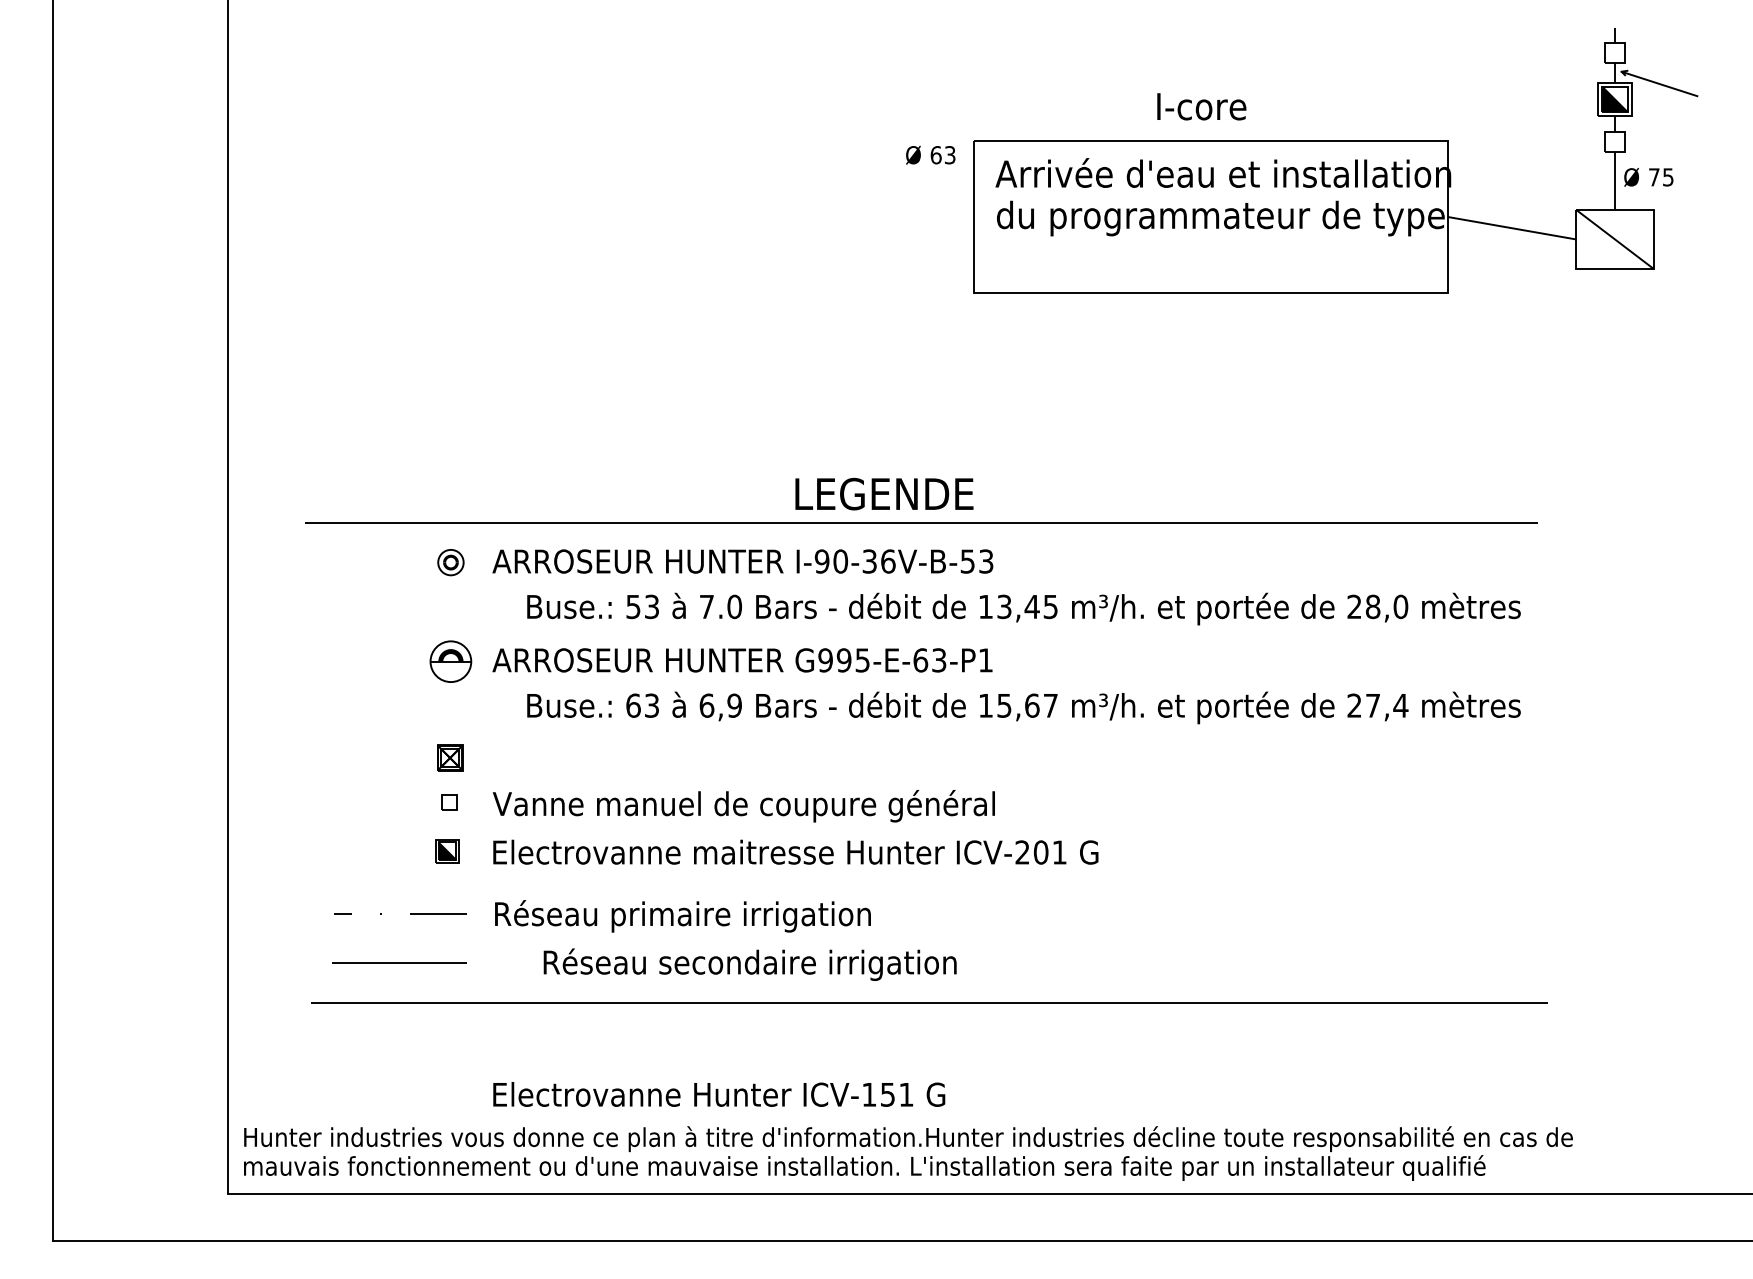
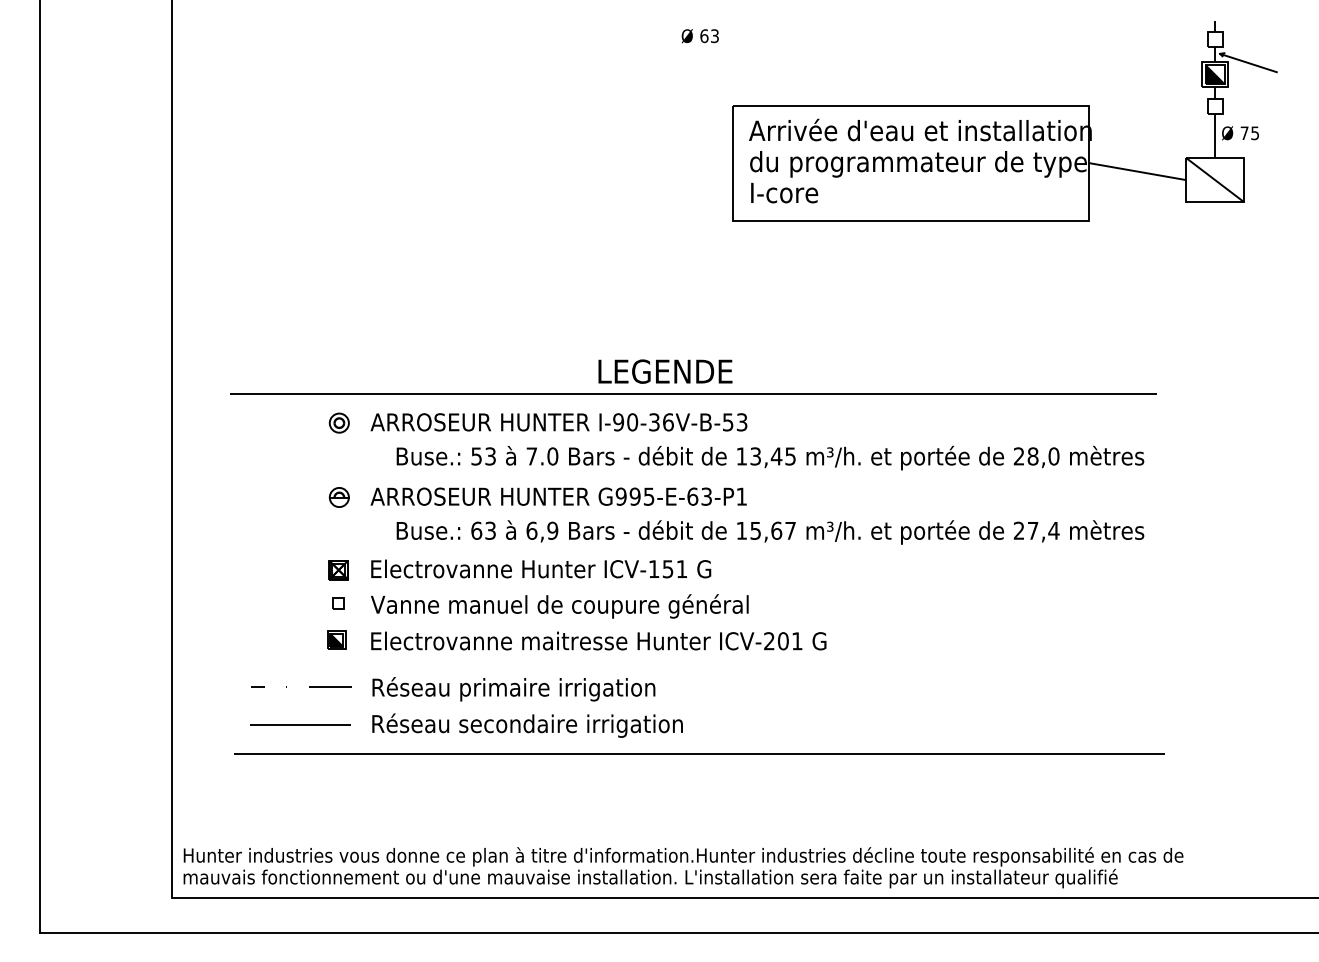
text: (1201, 106) -> (784, 192), moved
text: (930, 154) -> (700, 35), moved
part: (450, 660) -> (339, 496), size x0.62
text: (749, 964) -> (527, 725), moved
text: (719, 1094) -> (541, 569), moved

